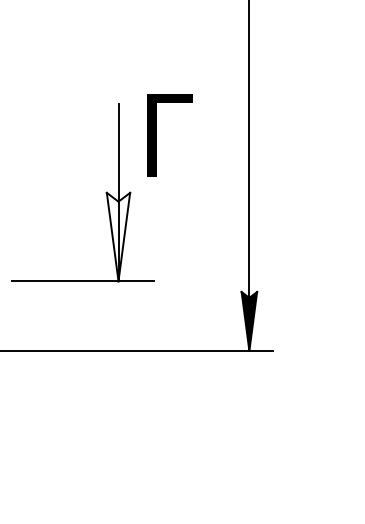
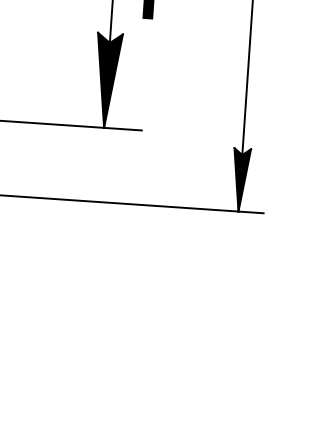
fill: (118, 236) -> (107, 80), added

